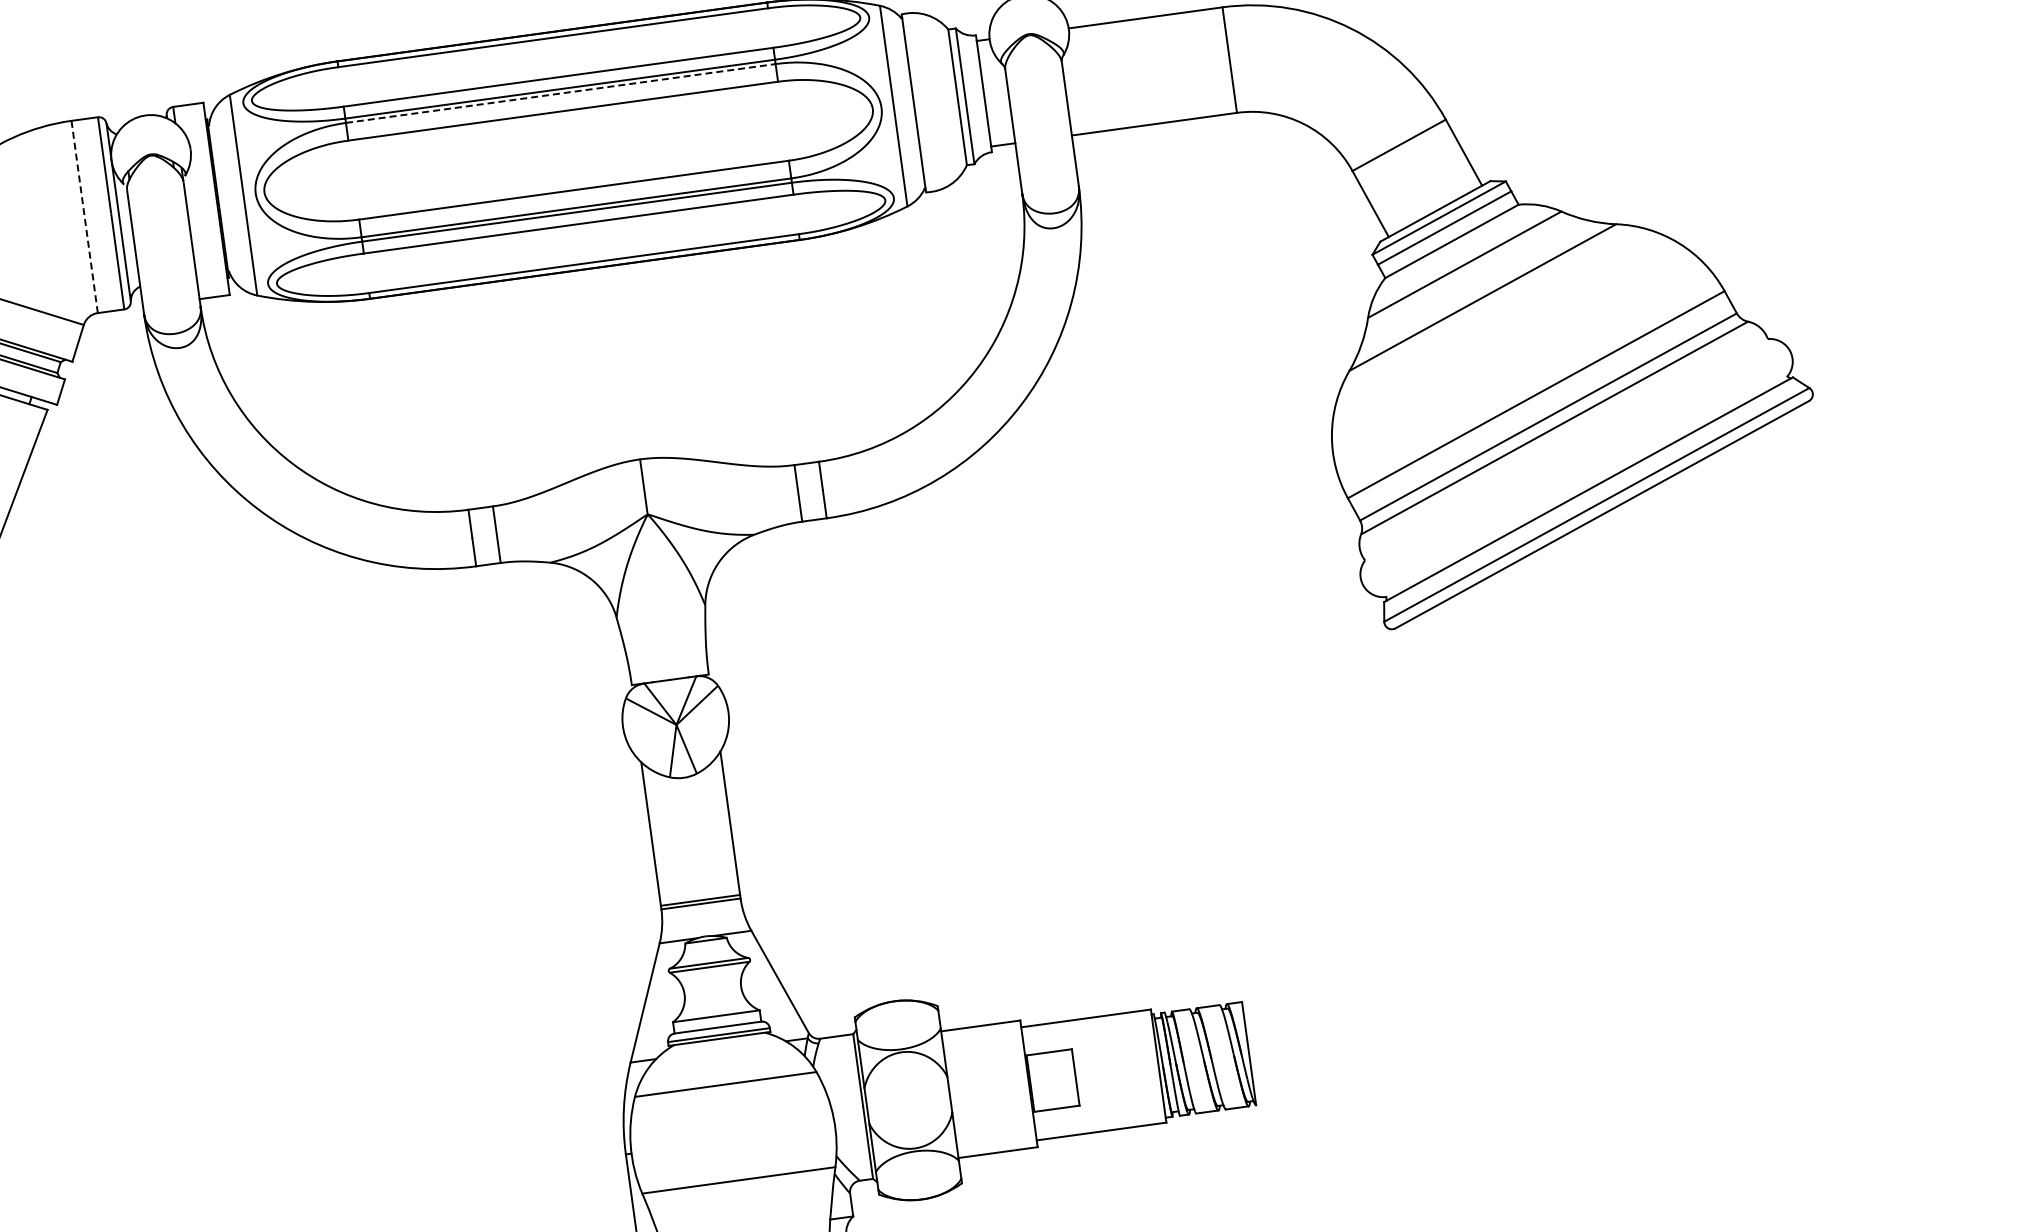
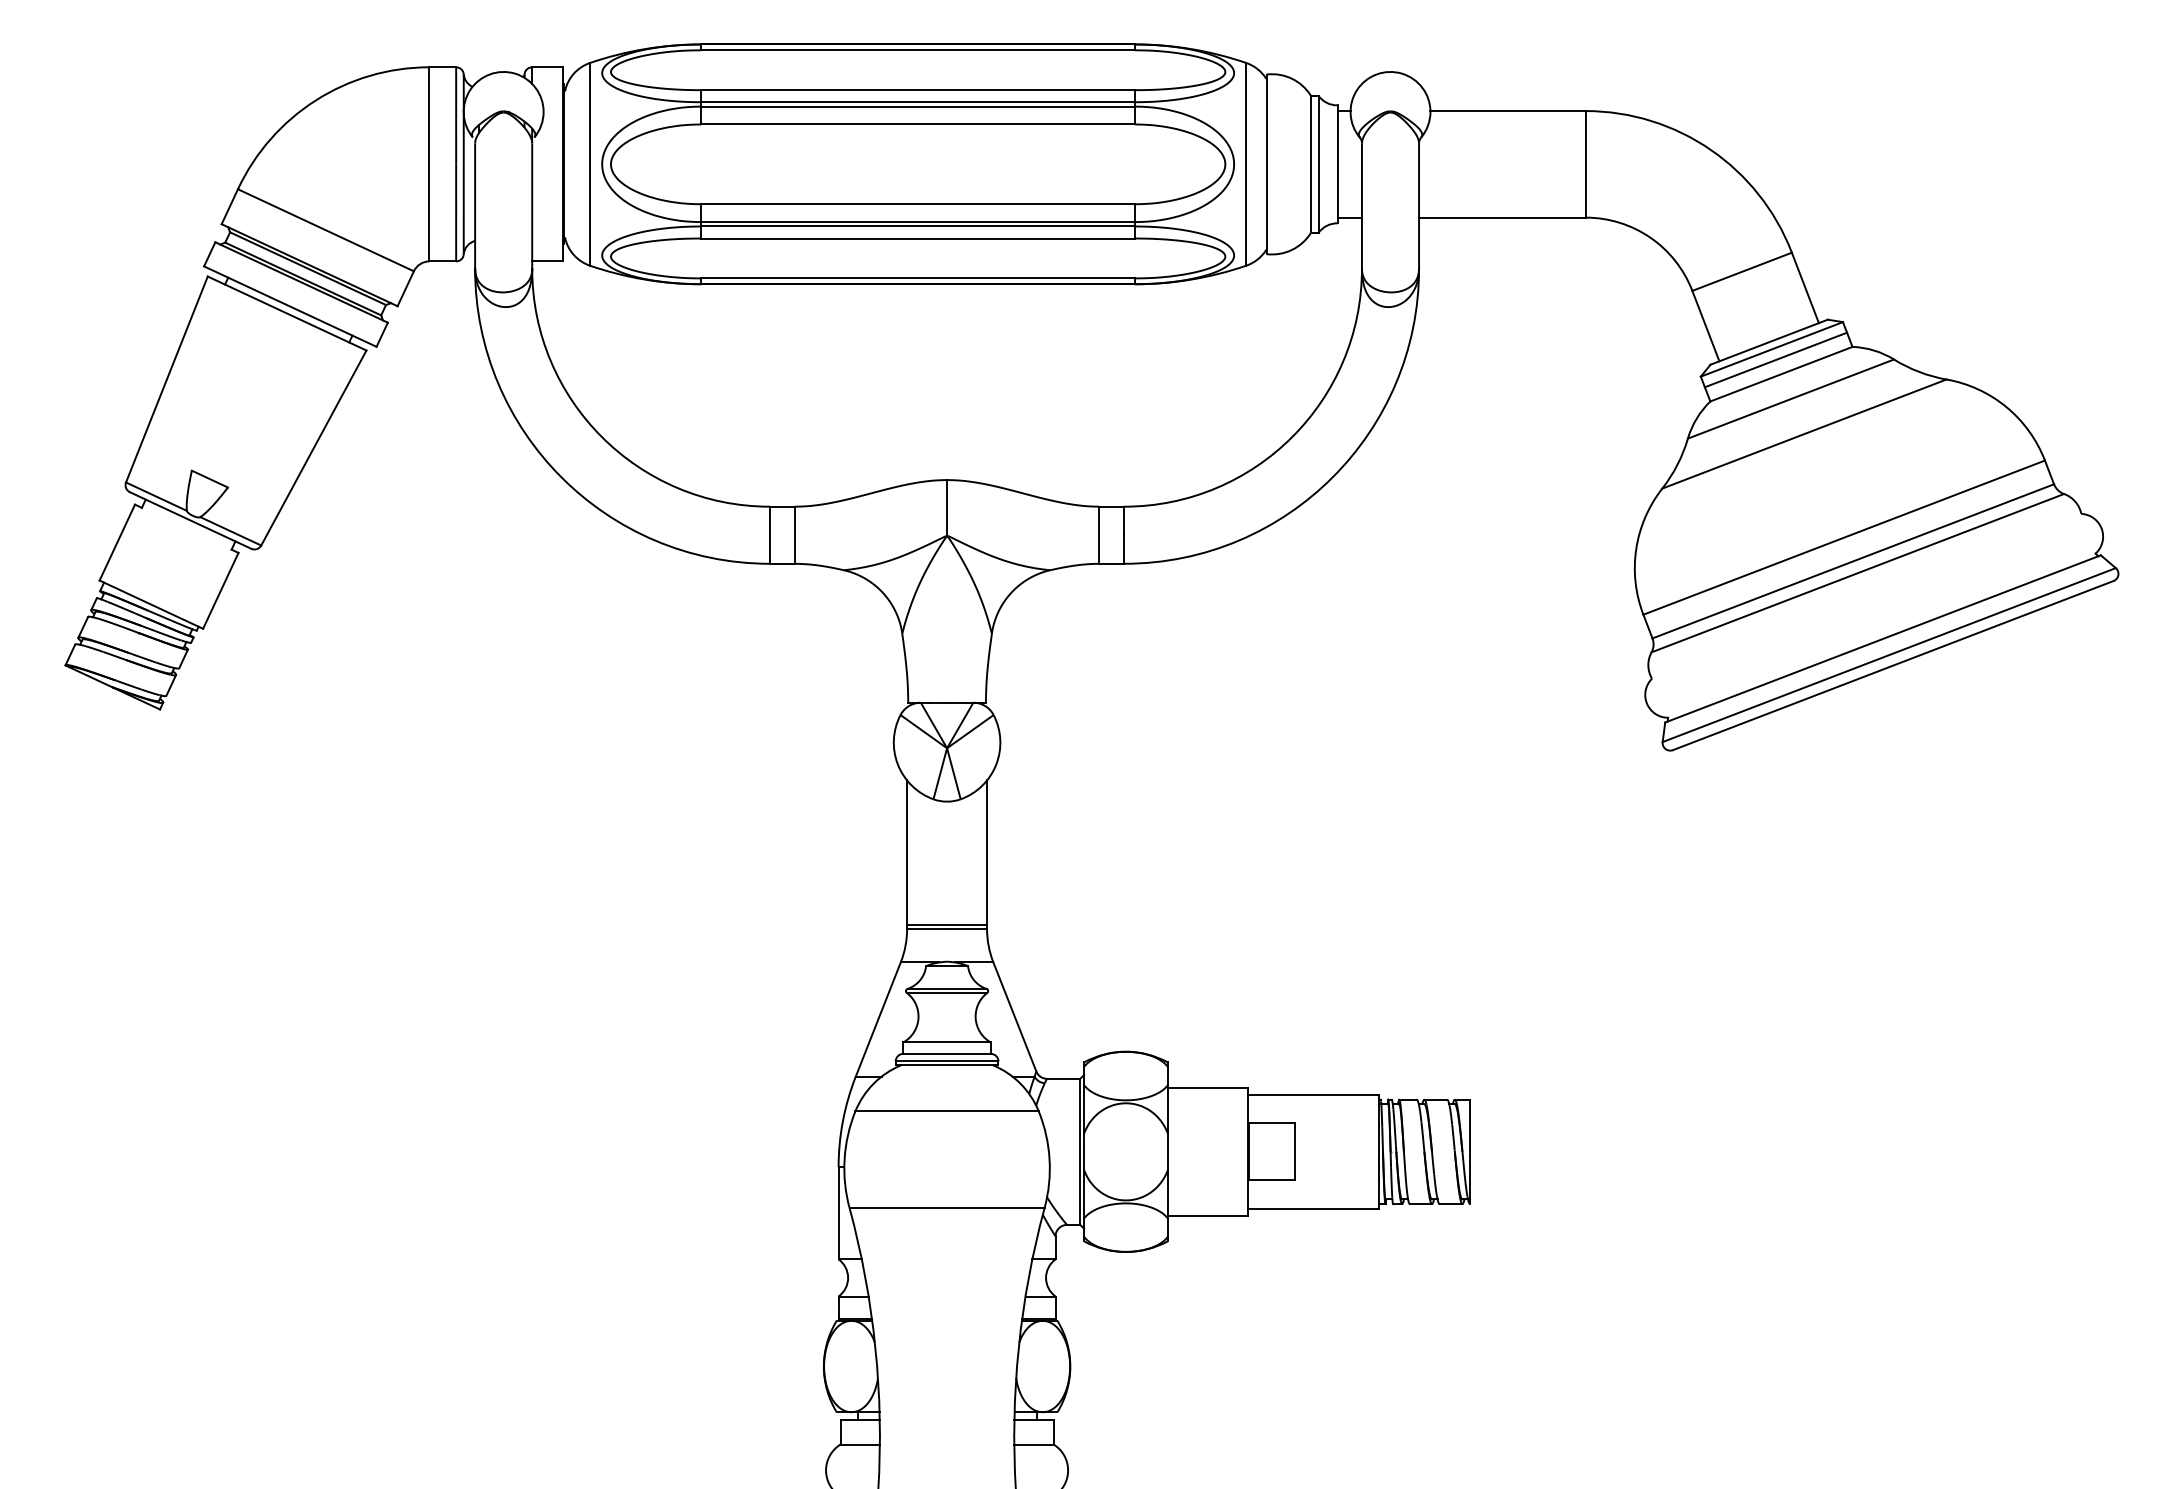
line: (561, 93) -> (918, 106), dashed -> solid
line: (84, 216) -> (429, 163), dashed -> solid

